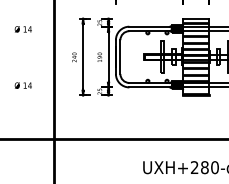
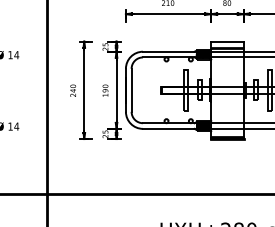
hatch: (195, 58) -> (227, 92), removed

